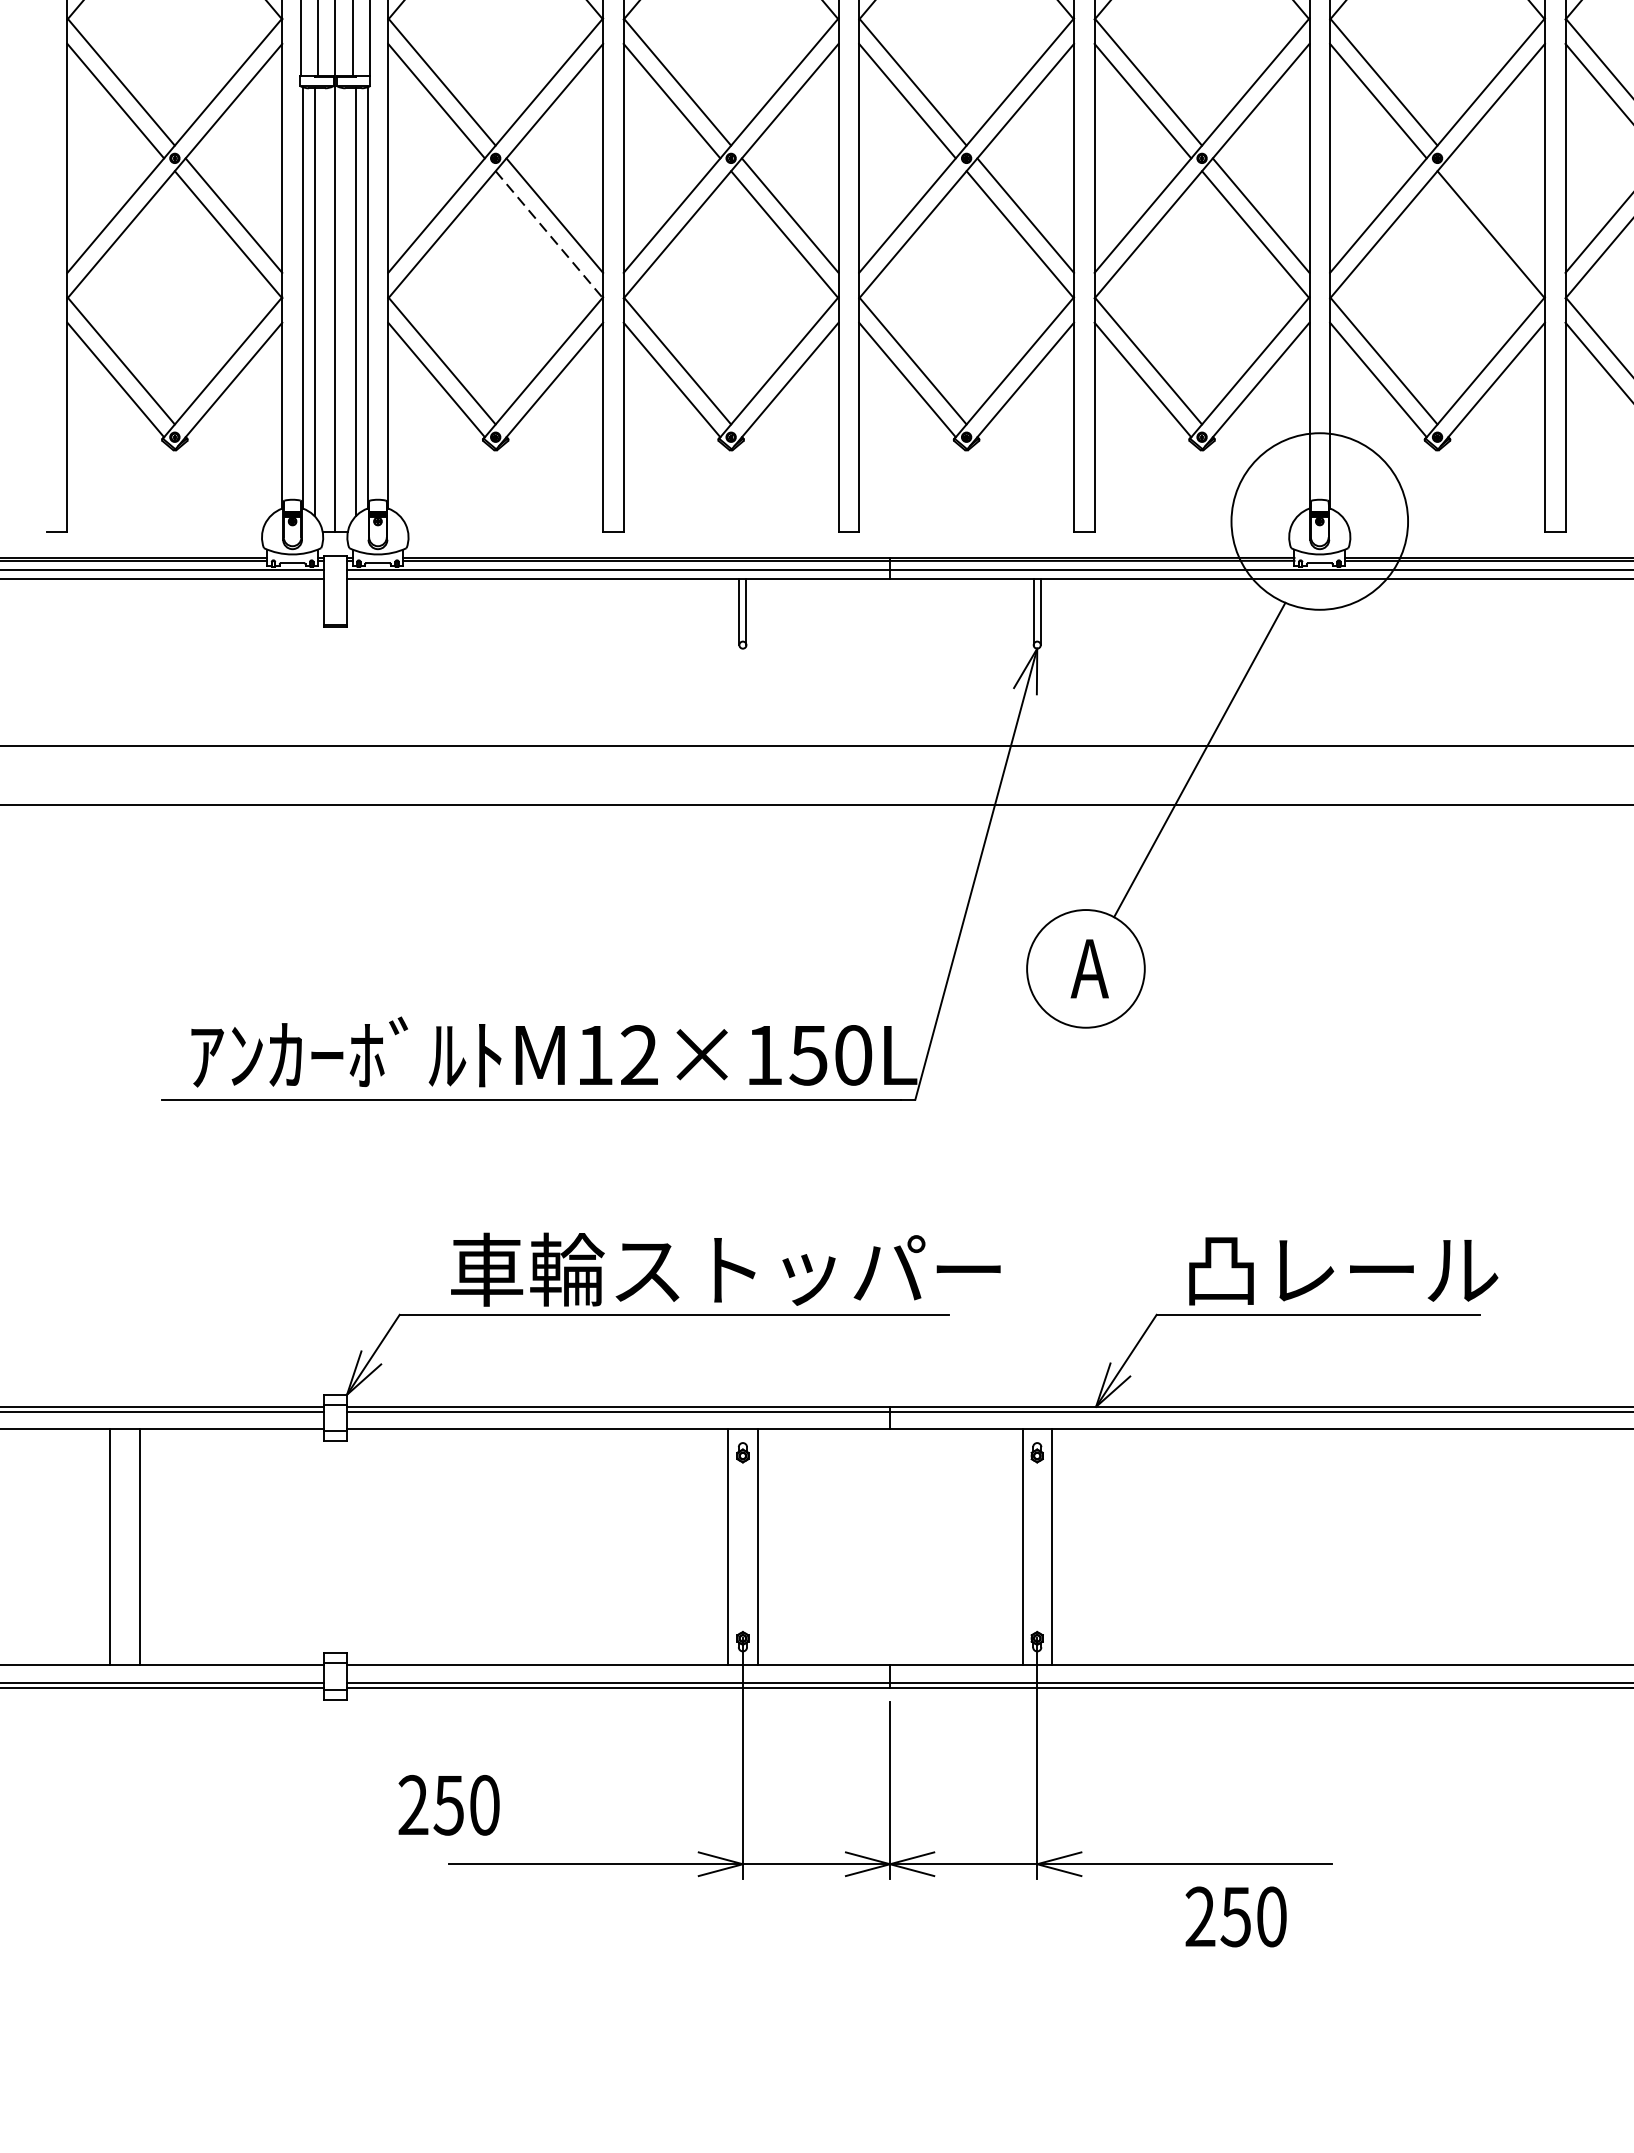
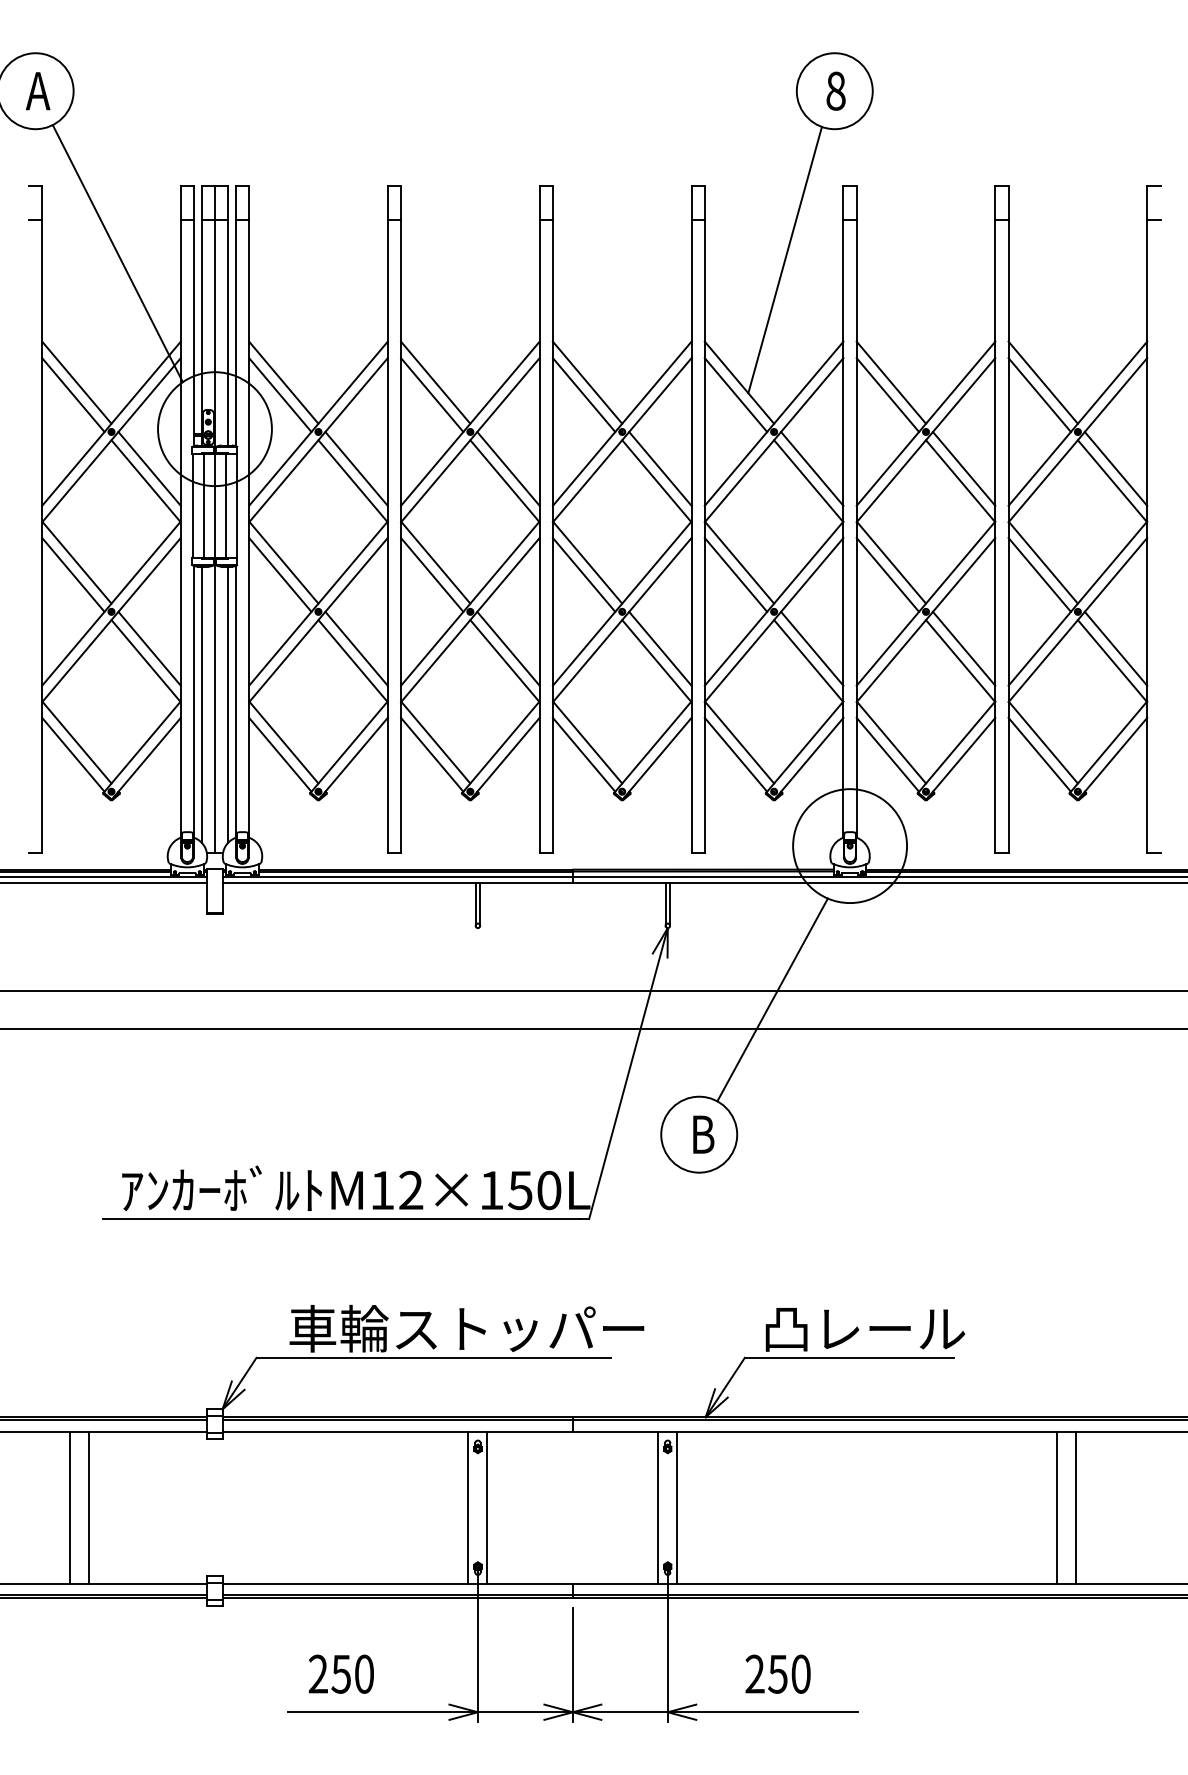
line: (1495, 215) -> (963, 648), added
line: (550, 235) -> (353, 661), dashed -> solid
text: (1089, 968) -> (701, 1134), A -> B
text: (449, 1804) -> (341, 1673), moved
text: (1235, 1915) -> (777, 1673), moved

